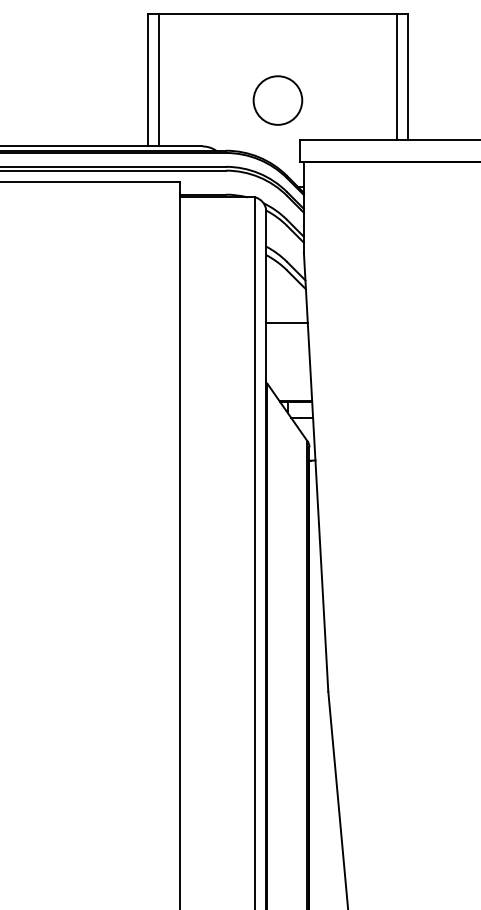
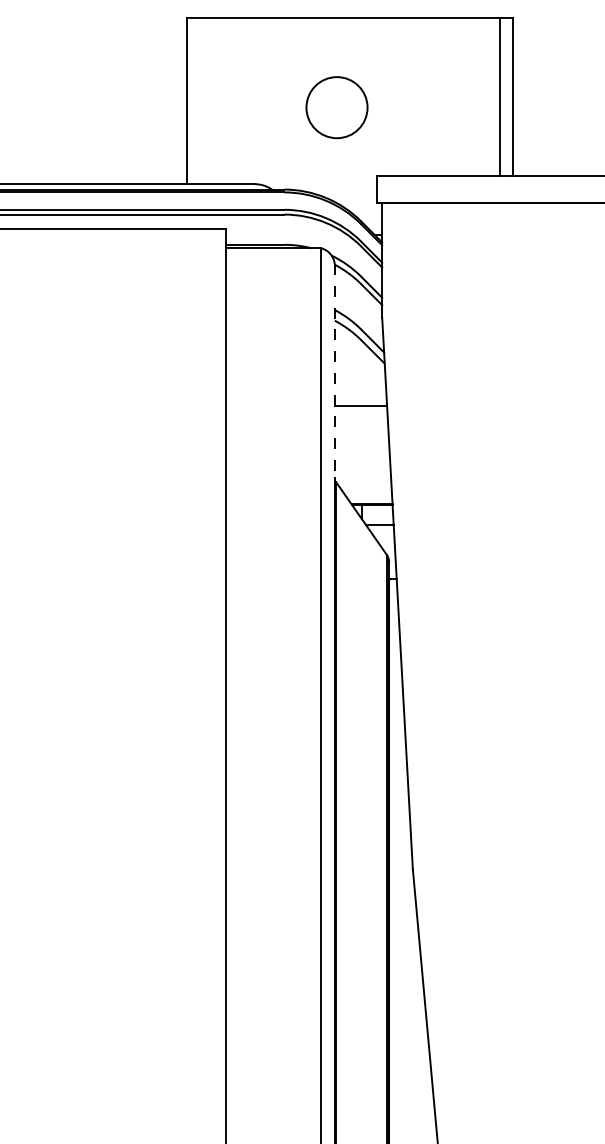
line: (158, 80) -> (199, 101), removed
circle: (277, 100) -> (336, 107), moved
line: (266, 295) -> (335, 371), solid -> dashed

